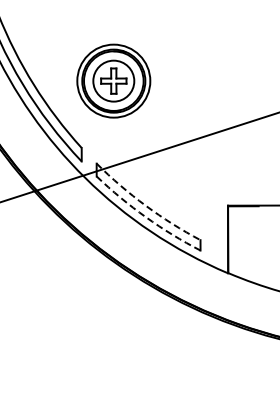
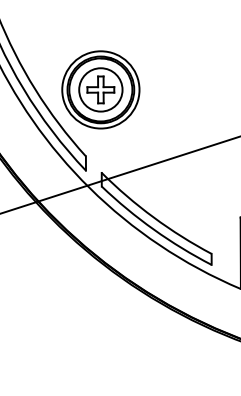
part: (113, 80) -> (100, 89), moved
arc: (145, 205) -> (153, 217), dashed -> solid
arc: (145, 217) -> (153, 229), dashed -> solid

